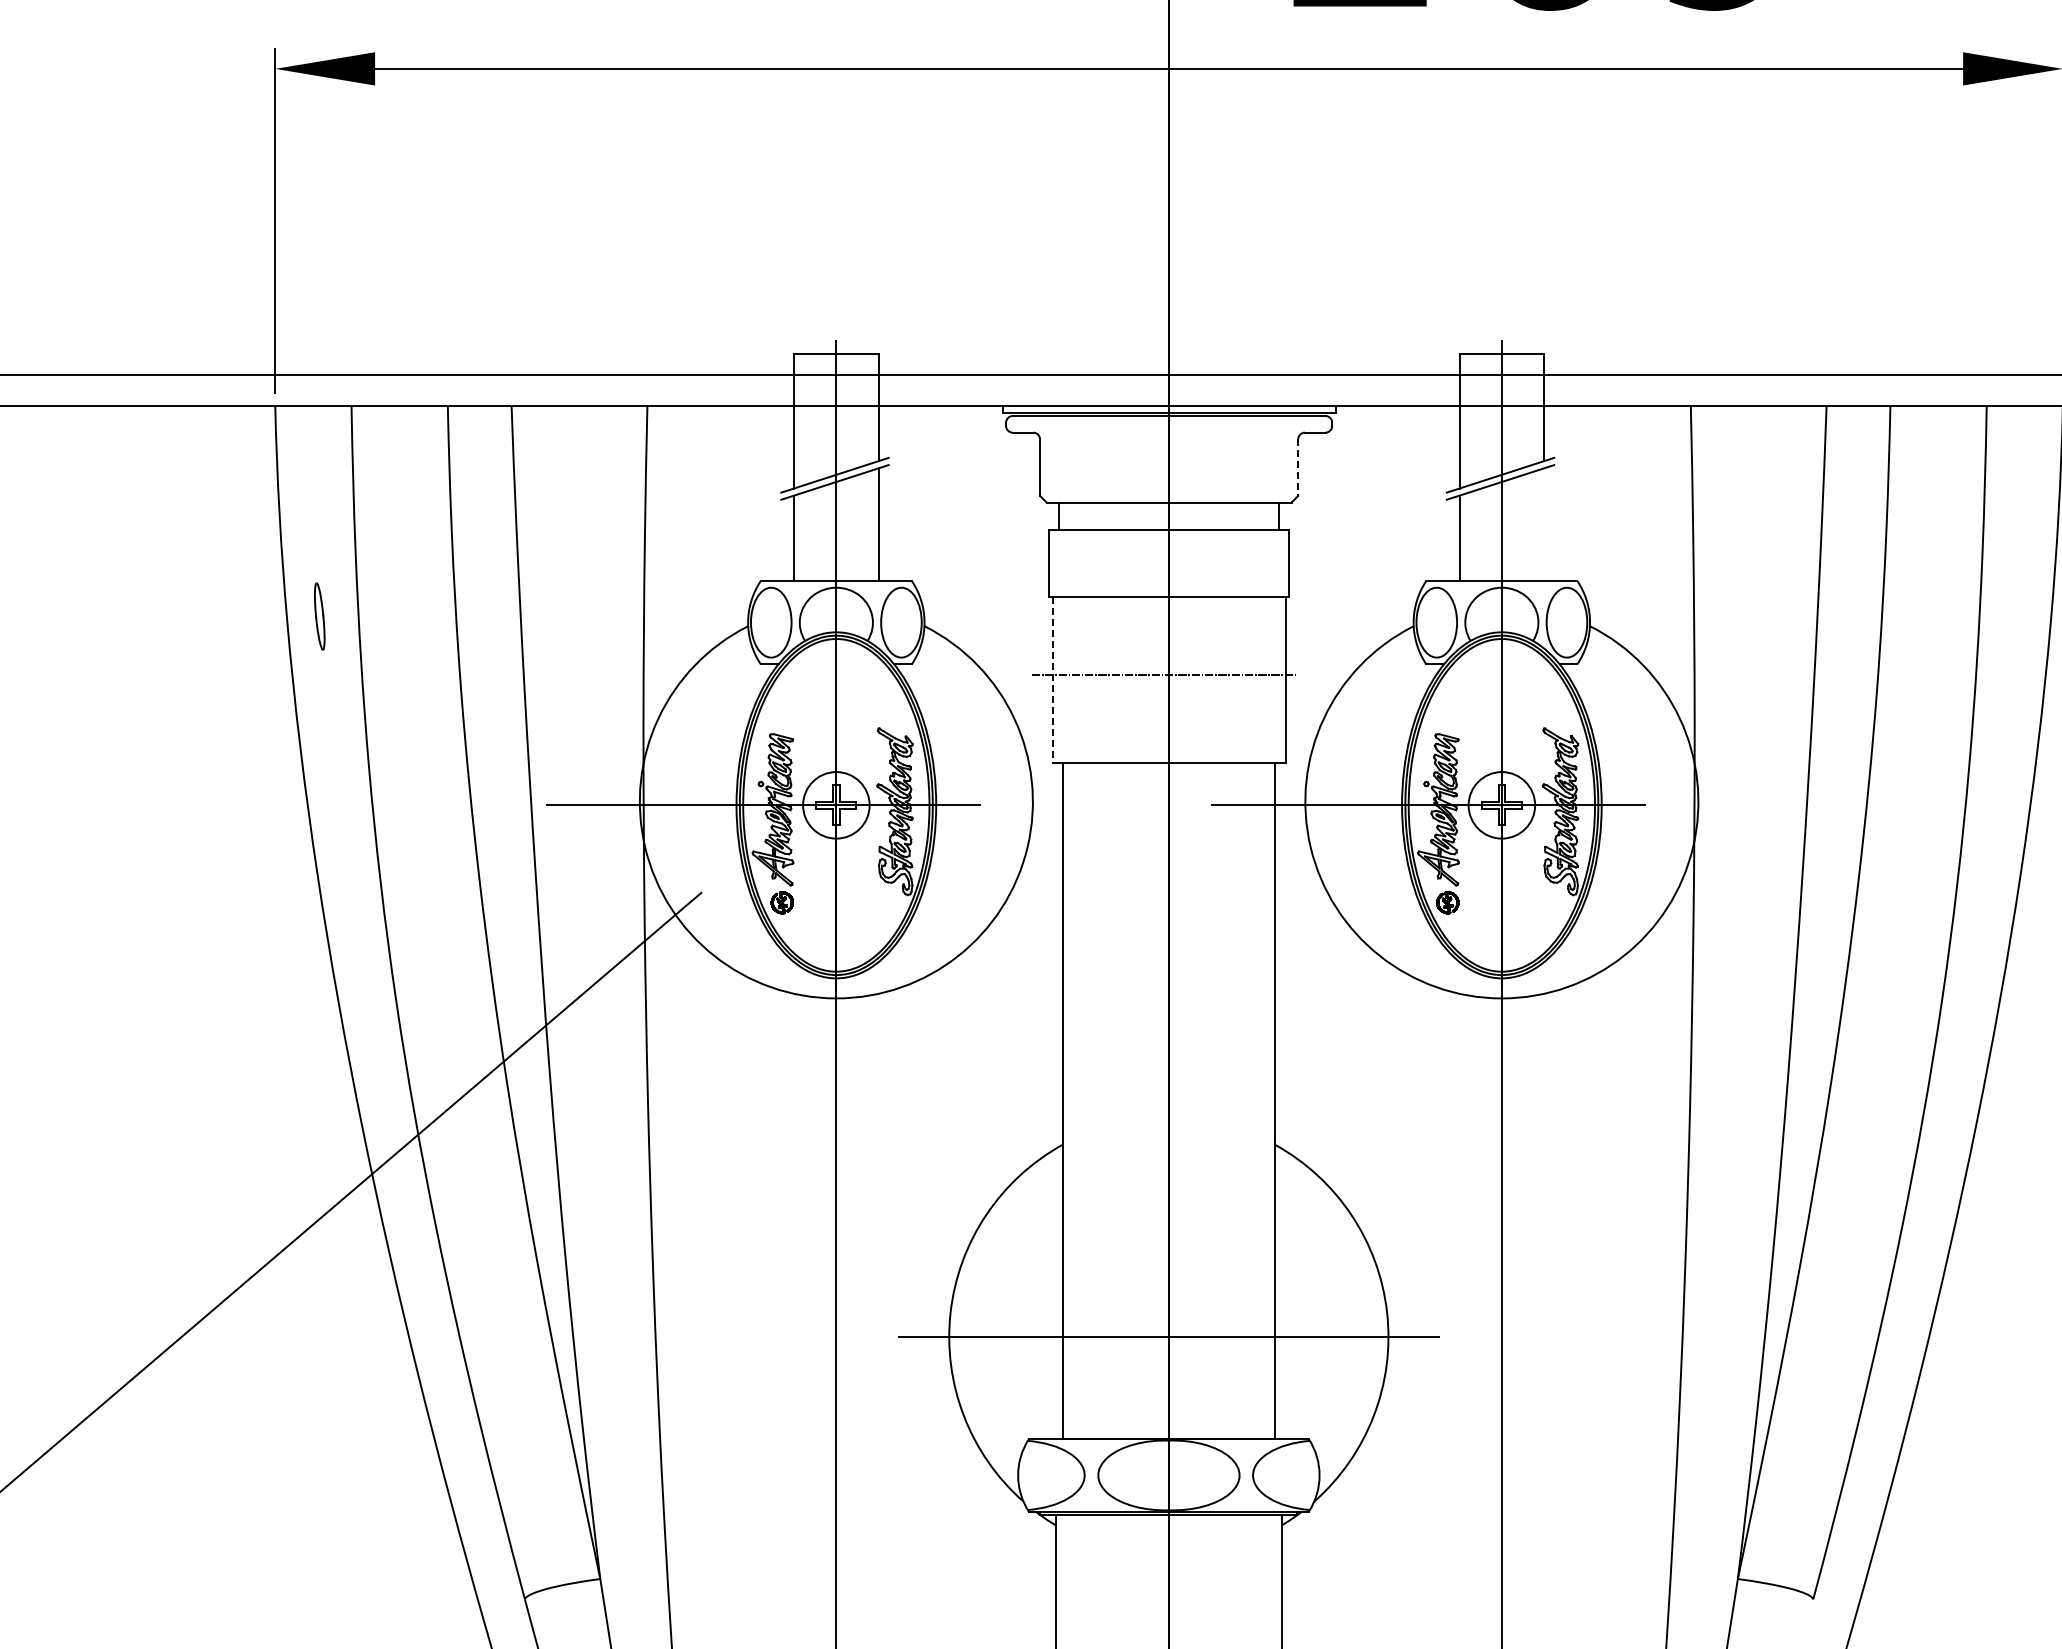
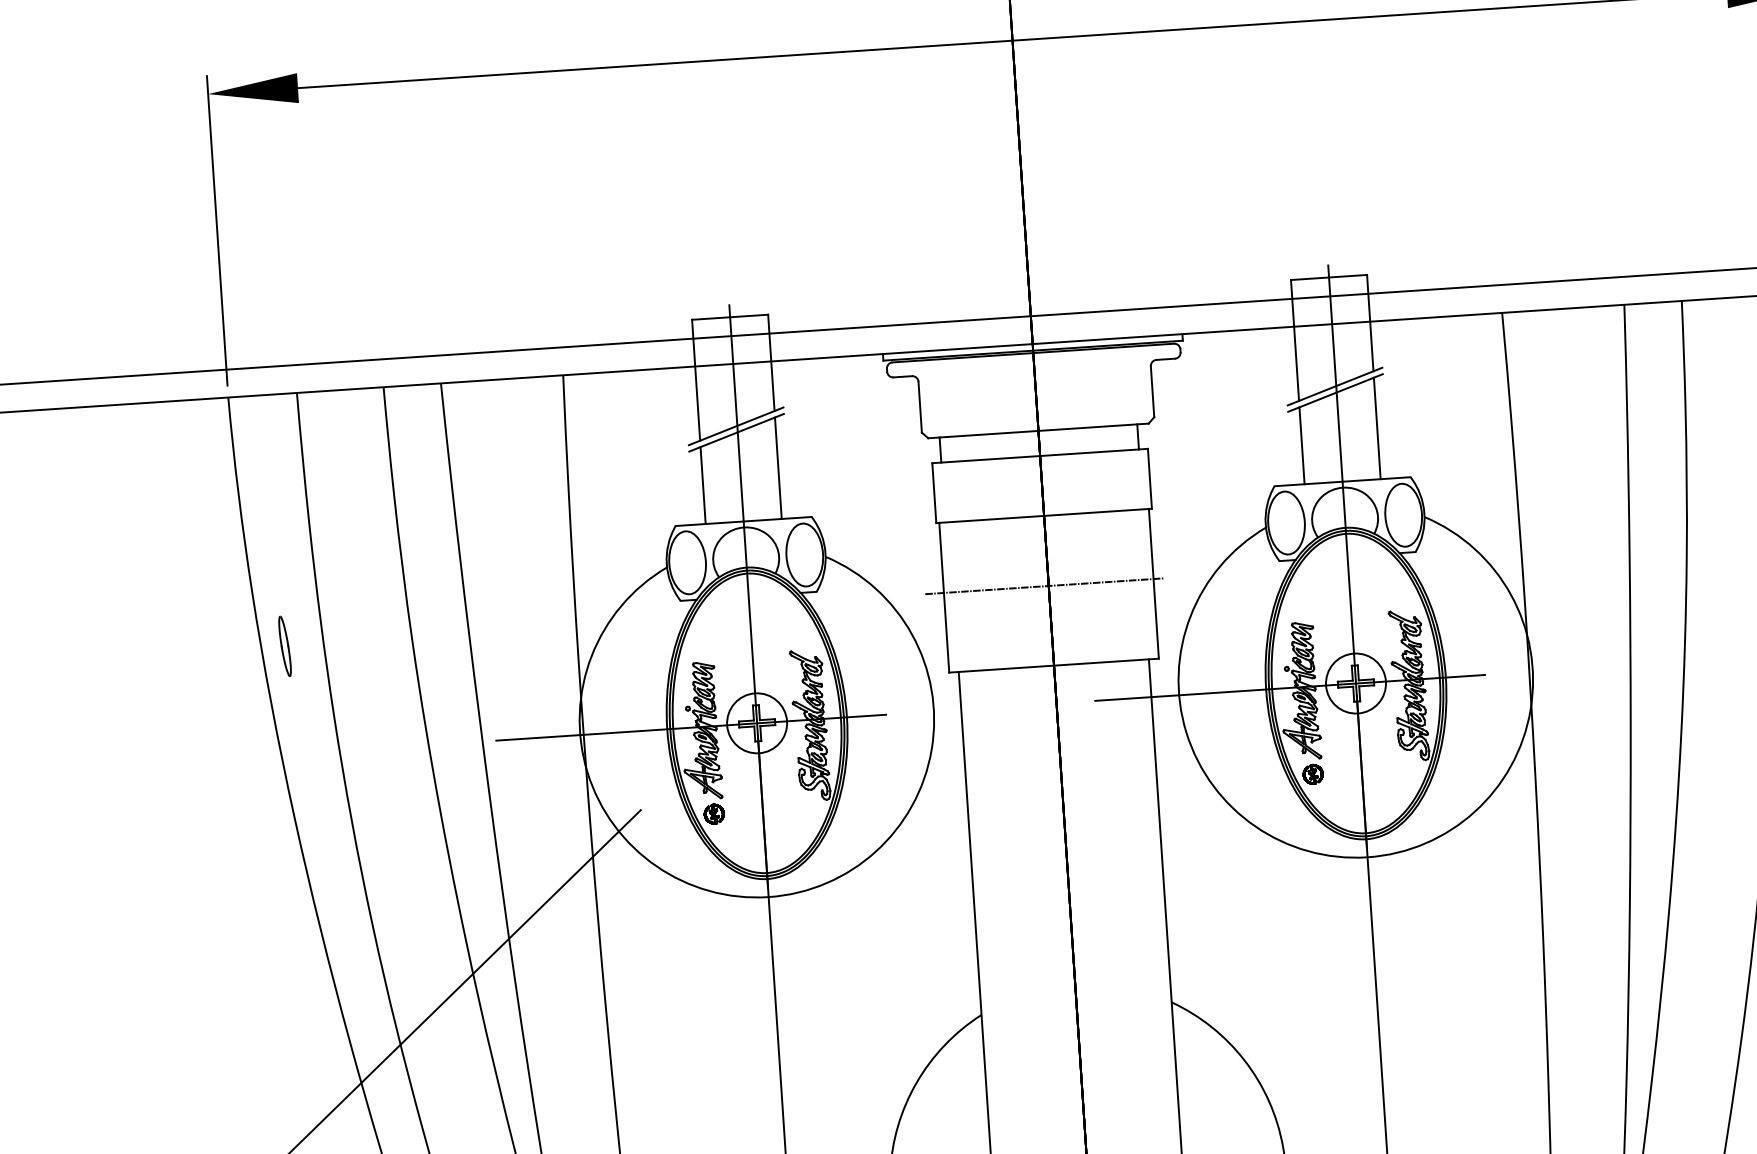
line: (1298, 468) -> (1152, 392), dashed -> solid
line: (1544, 524) -> (1377, 428), added
part: (319, 616) -> (284, 646), moved
line: (1052, 680) -> (944, 598), dashed -> solid

